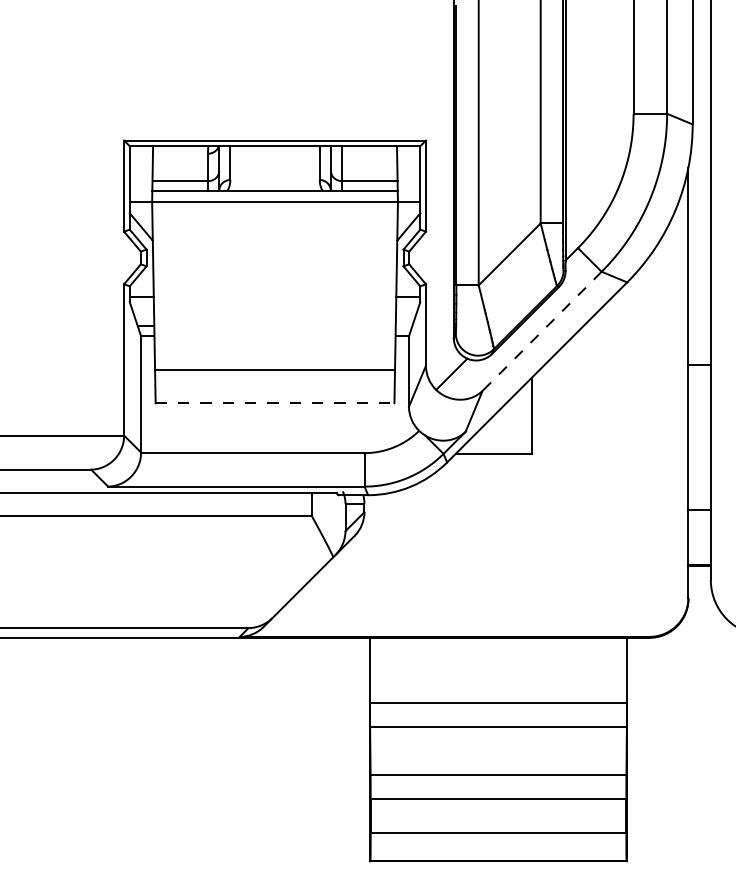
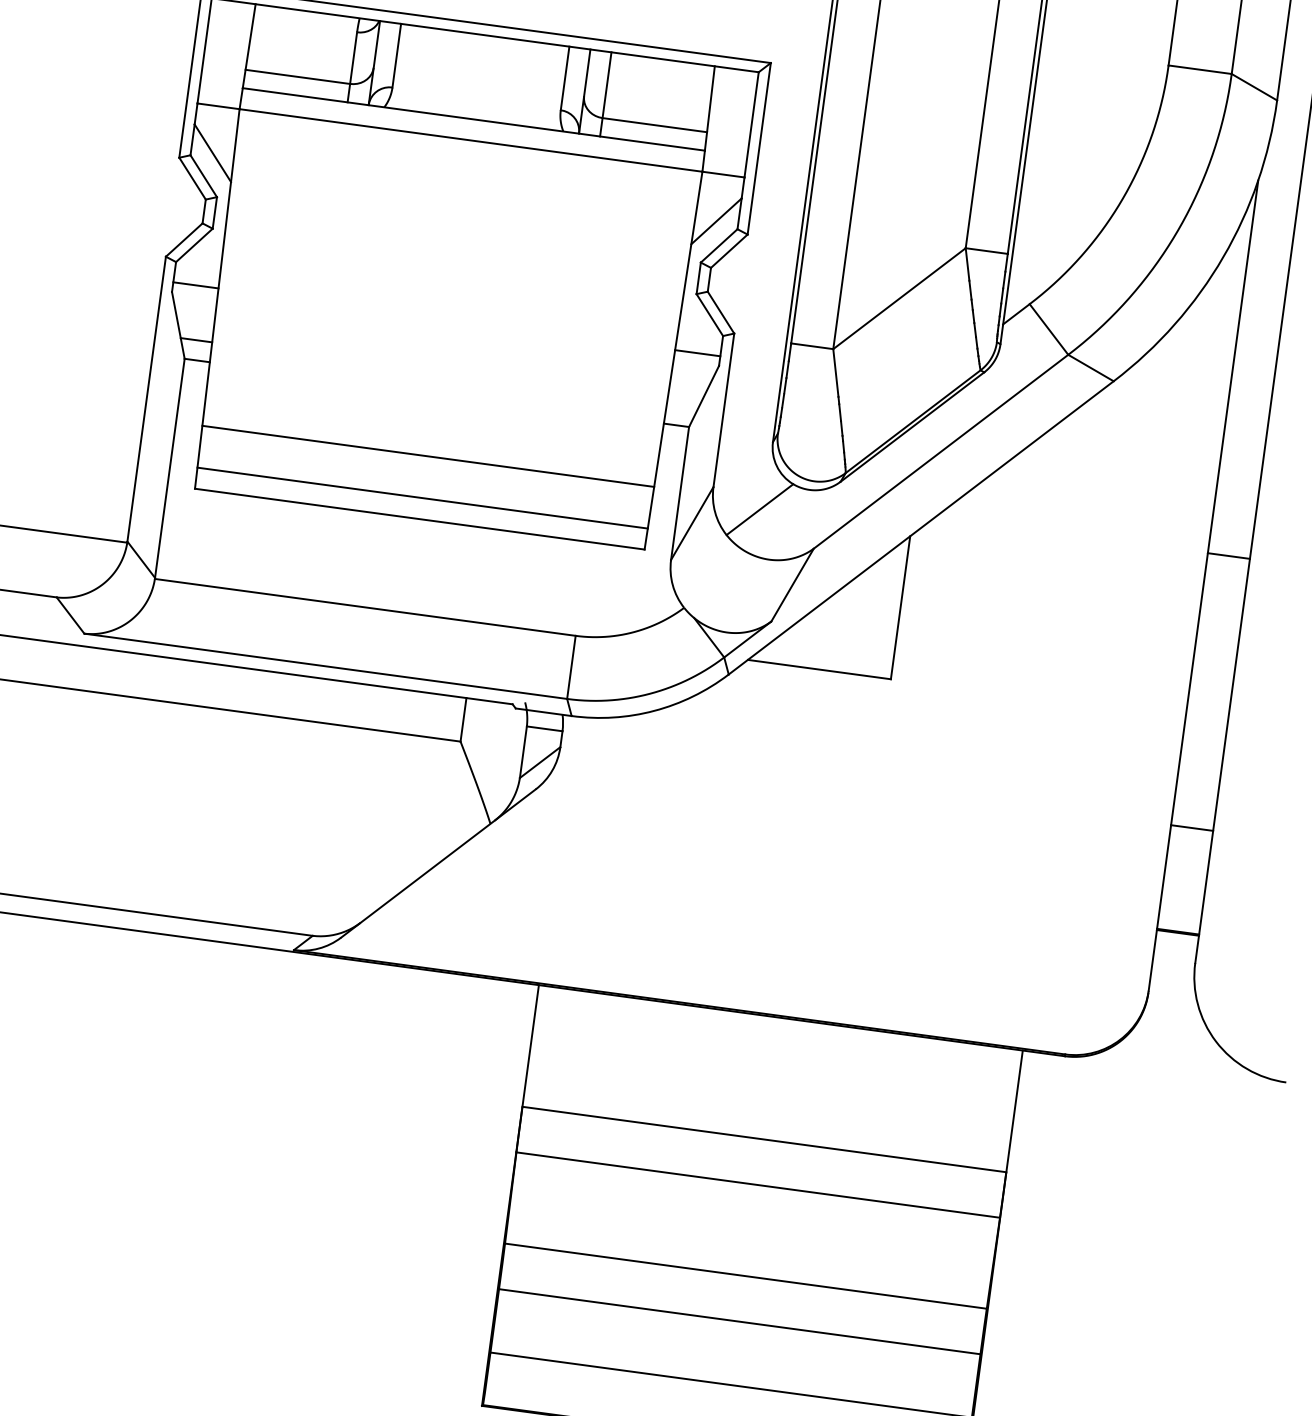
line: (541, 331) -> (939, 451), dashed -> solid
line: (274, 392) -> (421, 498), added
line: (275, 403) -> (420, 519), dashed -> solid

